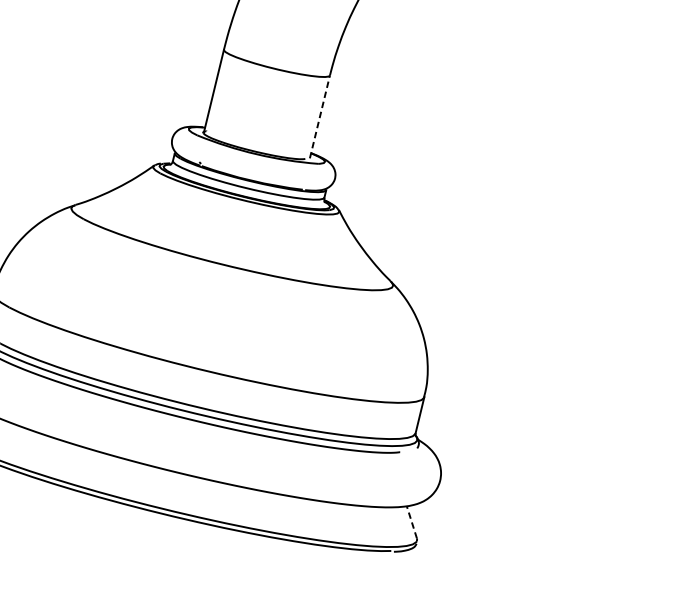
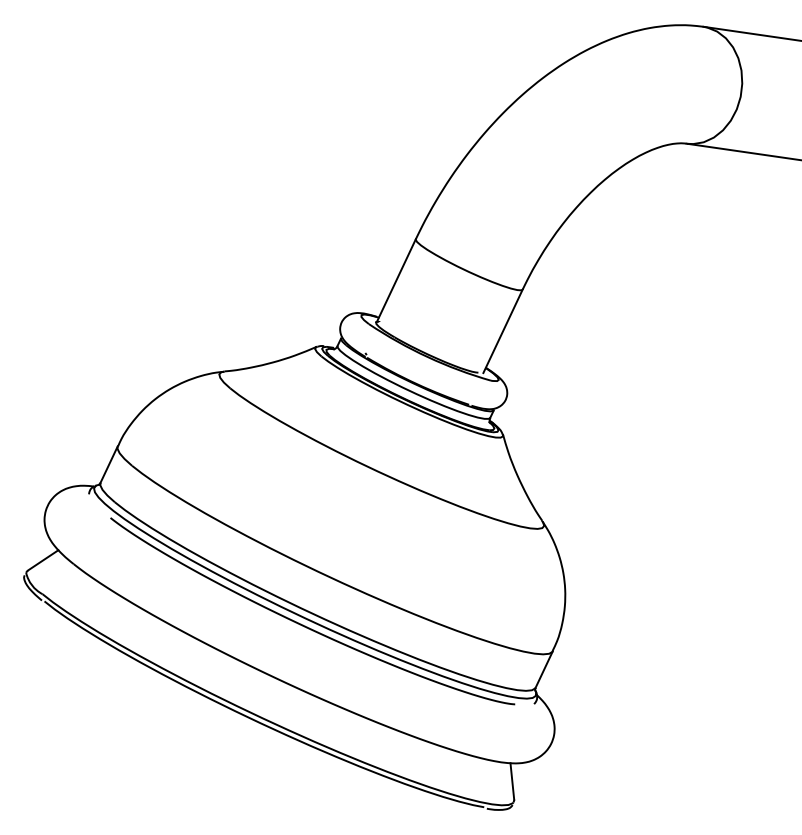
line: (320, 116) -> (503, 330), dashed -> solid
line: (411, 521) -> (512, 780), dashed -> solid

